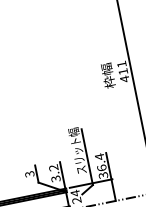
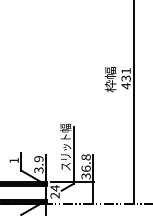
text: (122, 71) -> (125, 78), 411 -> 431
text: (99, 157) -> (85, 157), 36.4 -> 36.8
text: (54, 168) -> (39, 159), 3.2 -> 3.9
text: (29, 174) -> (13, 160), 3 -> 1

